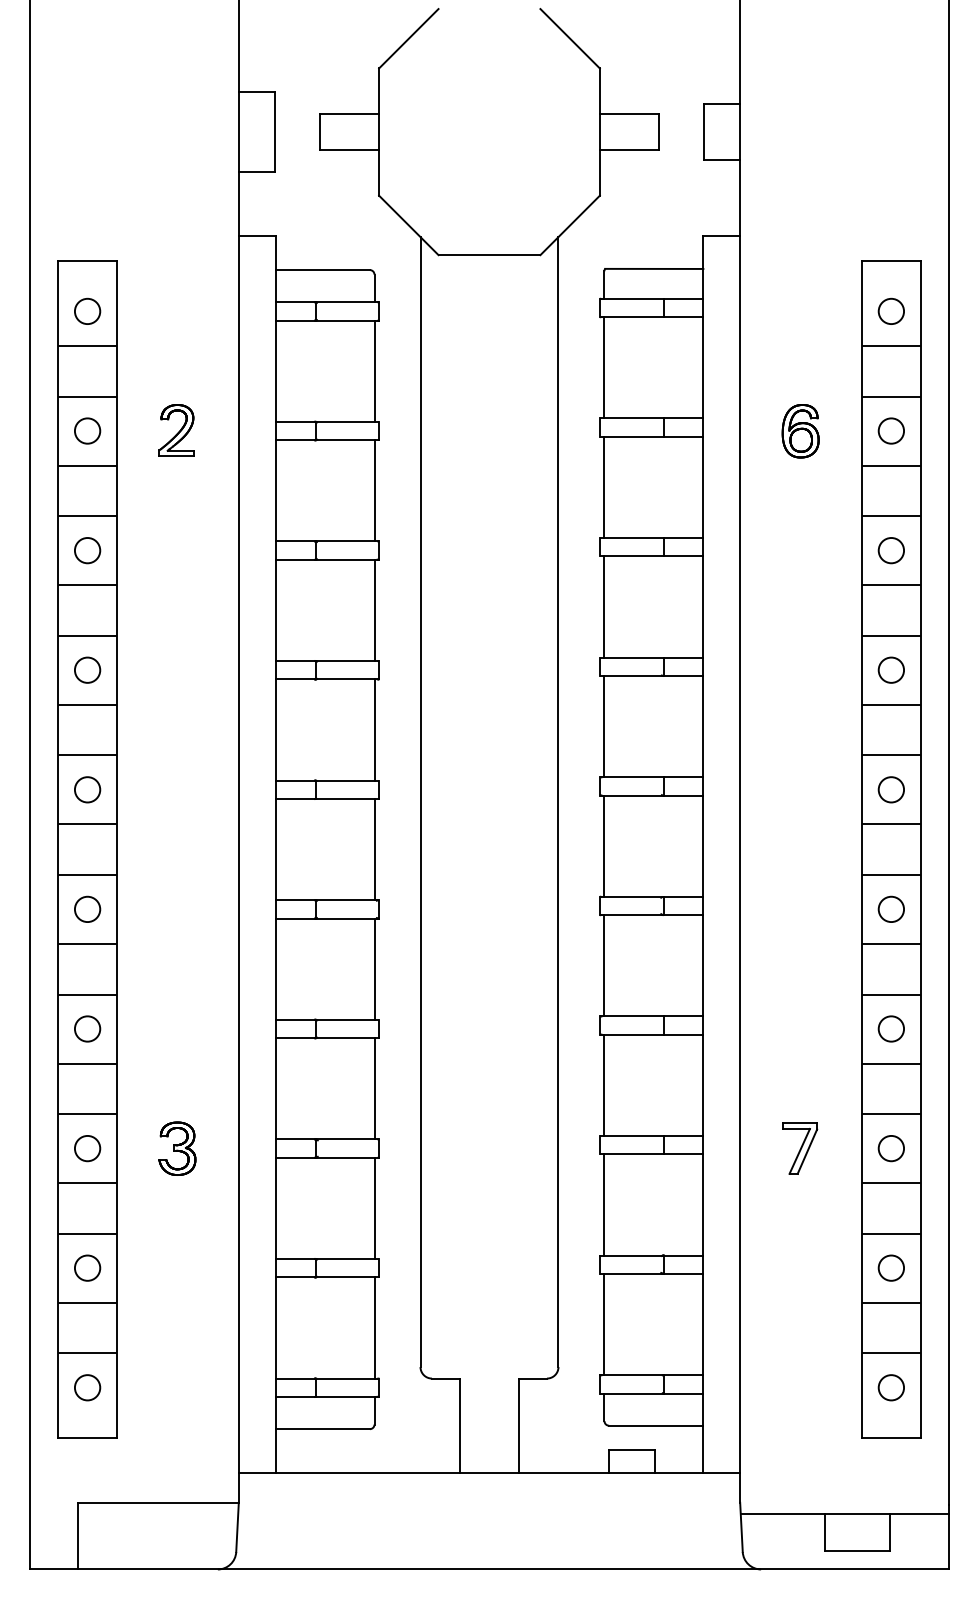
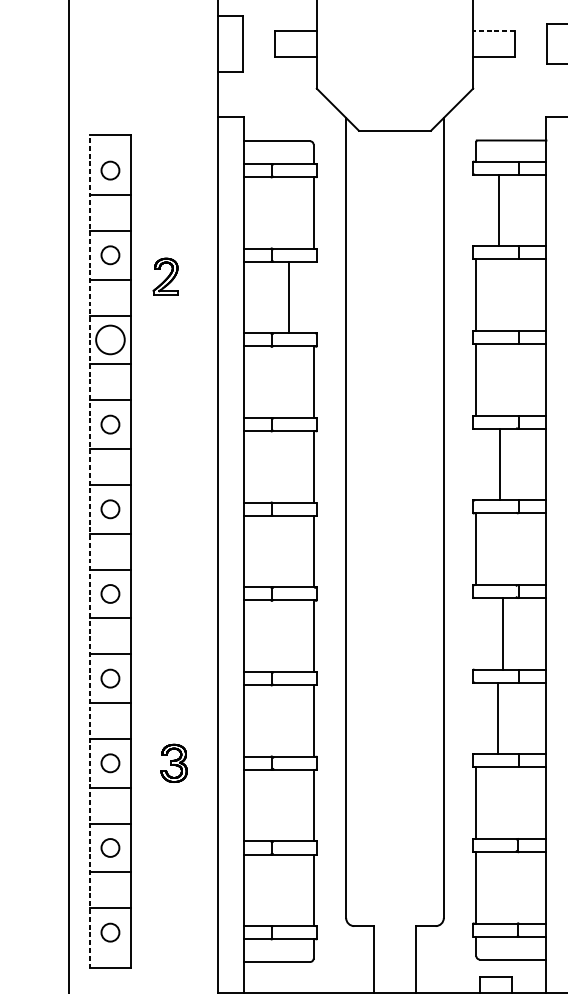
line: (629, 113) -> (494, 30), solid -> dashed
line: (604, 367) -> (499, 210), moved
part: (176, 430) -> (165, 276), moved
line: (374, 490) -> (288, 297), moved
circle: (87, 550) -> (110, 339), size x1.6
line: (604, 726) -> (499, 464), moved
line: (58, 849) -> (89, 551), solid -> dashed
line: (604, 965) -> (503, 633), moved
line: (604, 1084) -> (497, 717), moved

